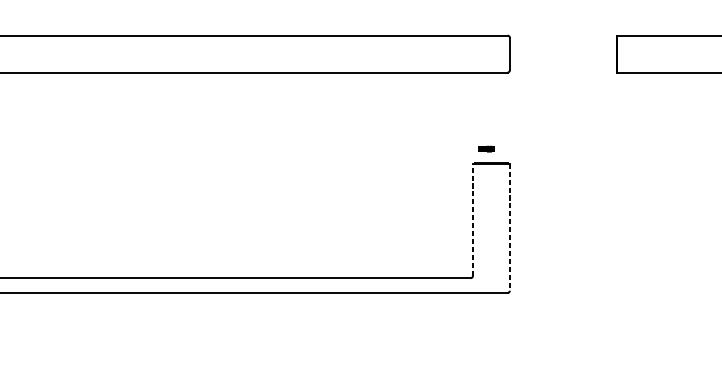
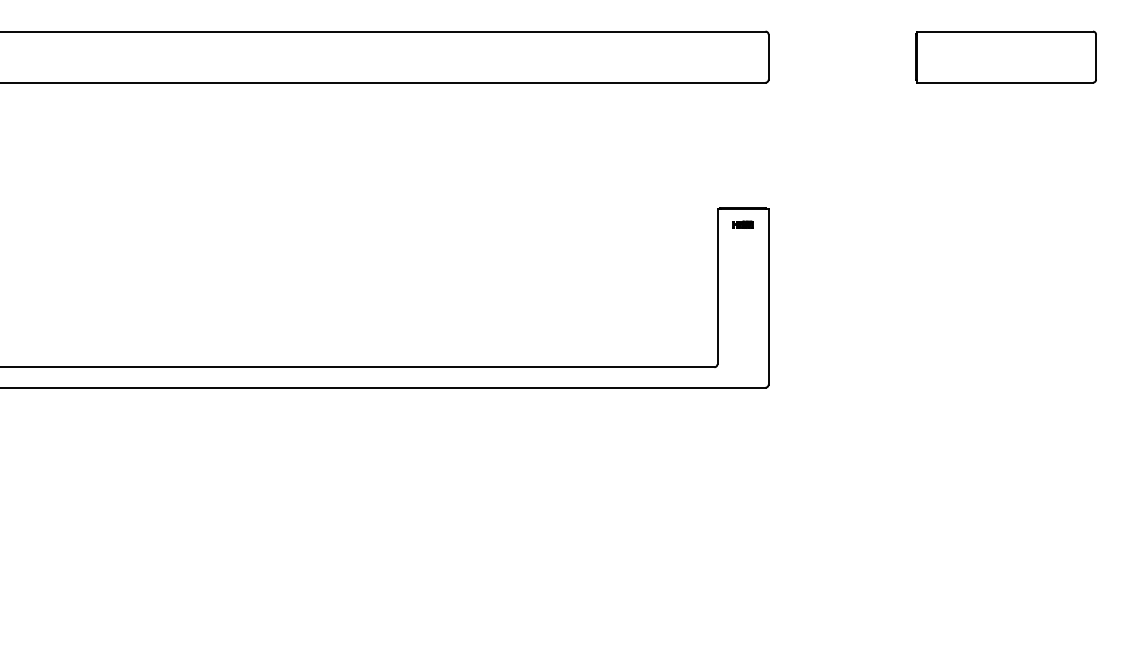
part: (485, 149) -> (742, 224), moved
line: (472, 219) -> (717, 286), dashed -> solid
line: (509, 227) -> (768, 296), dashed -> solid

